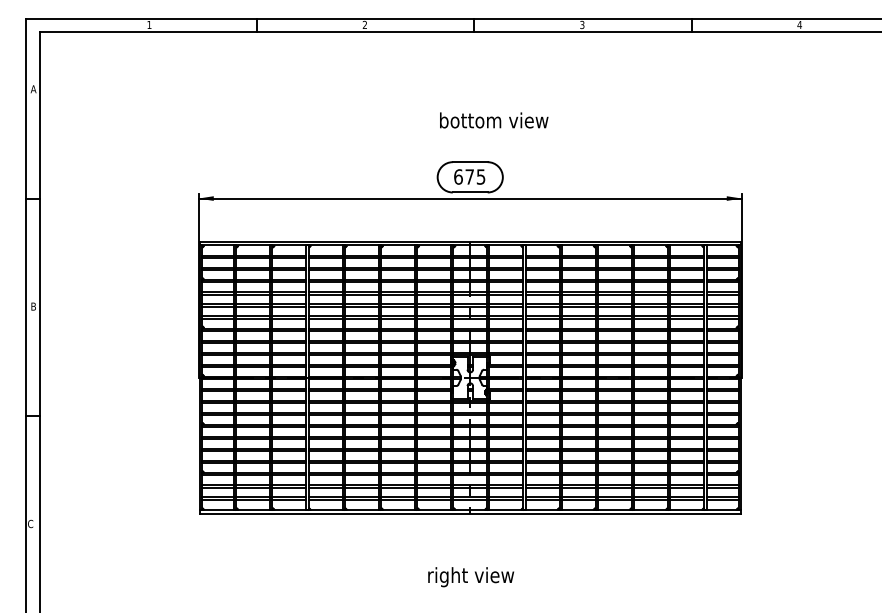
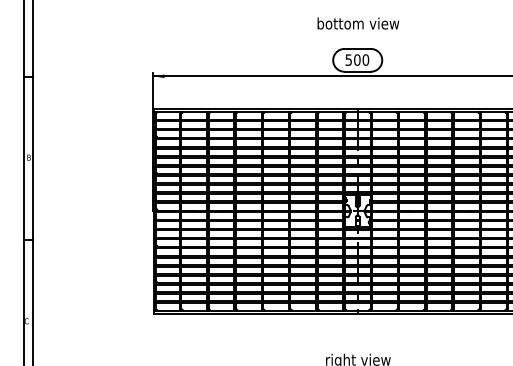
text: (494, 120) -> (358, 23), moved
text: (469, 176) -> (357, 59), 675 -> 500

